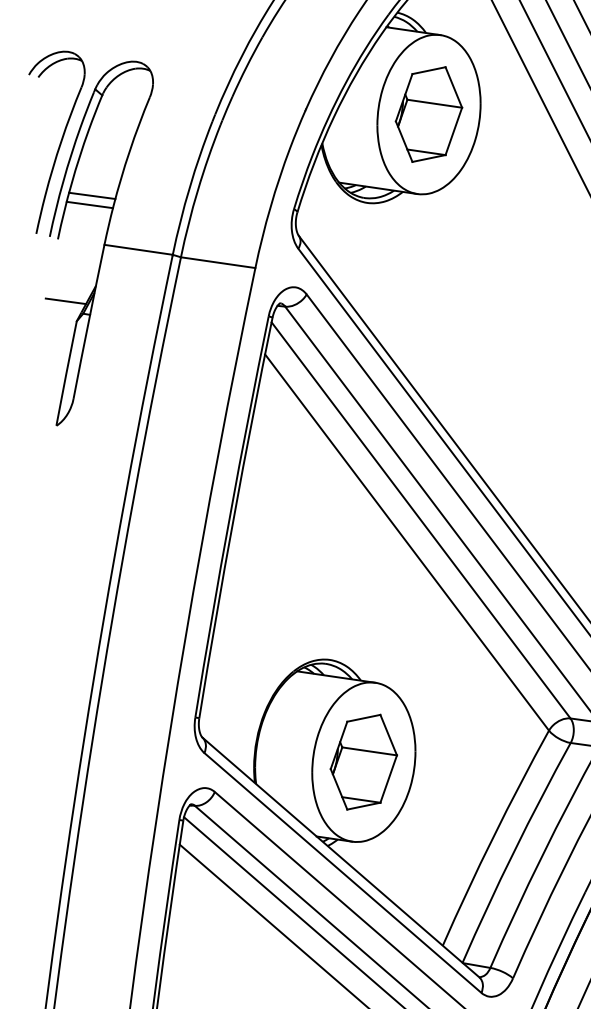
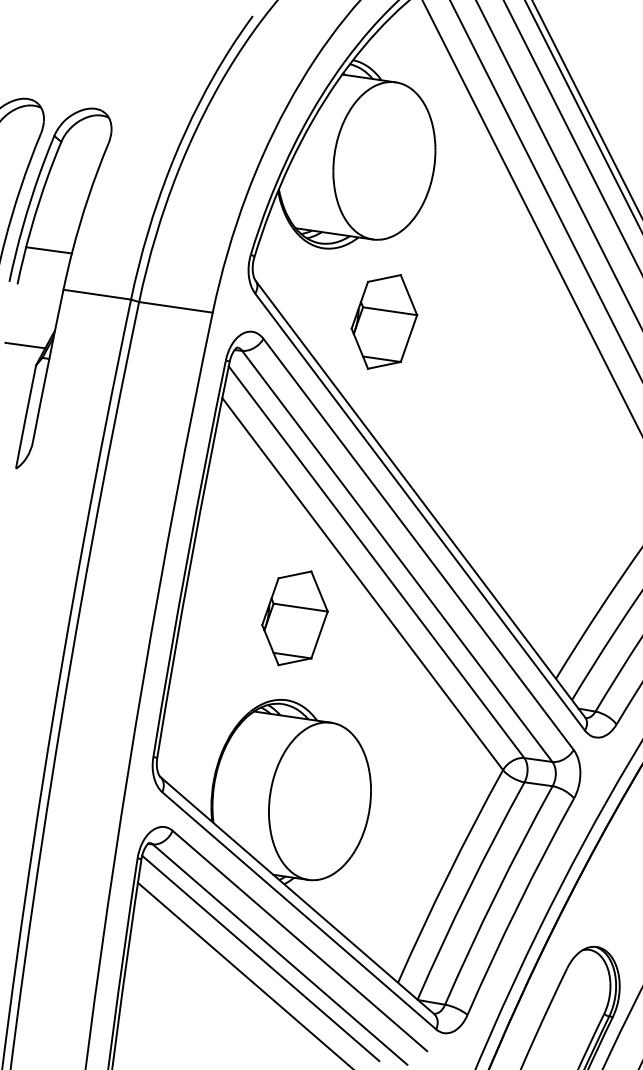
part: (429, 114) -> (384, 321), moved
line: (92, 196) -> (51, 241), removed
part: (363, 762) -> (294, 618), moved

